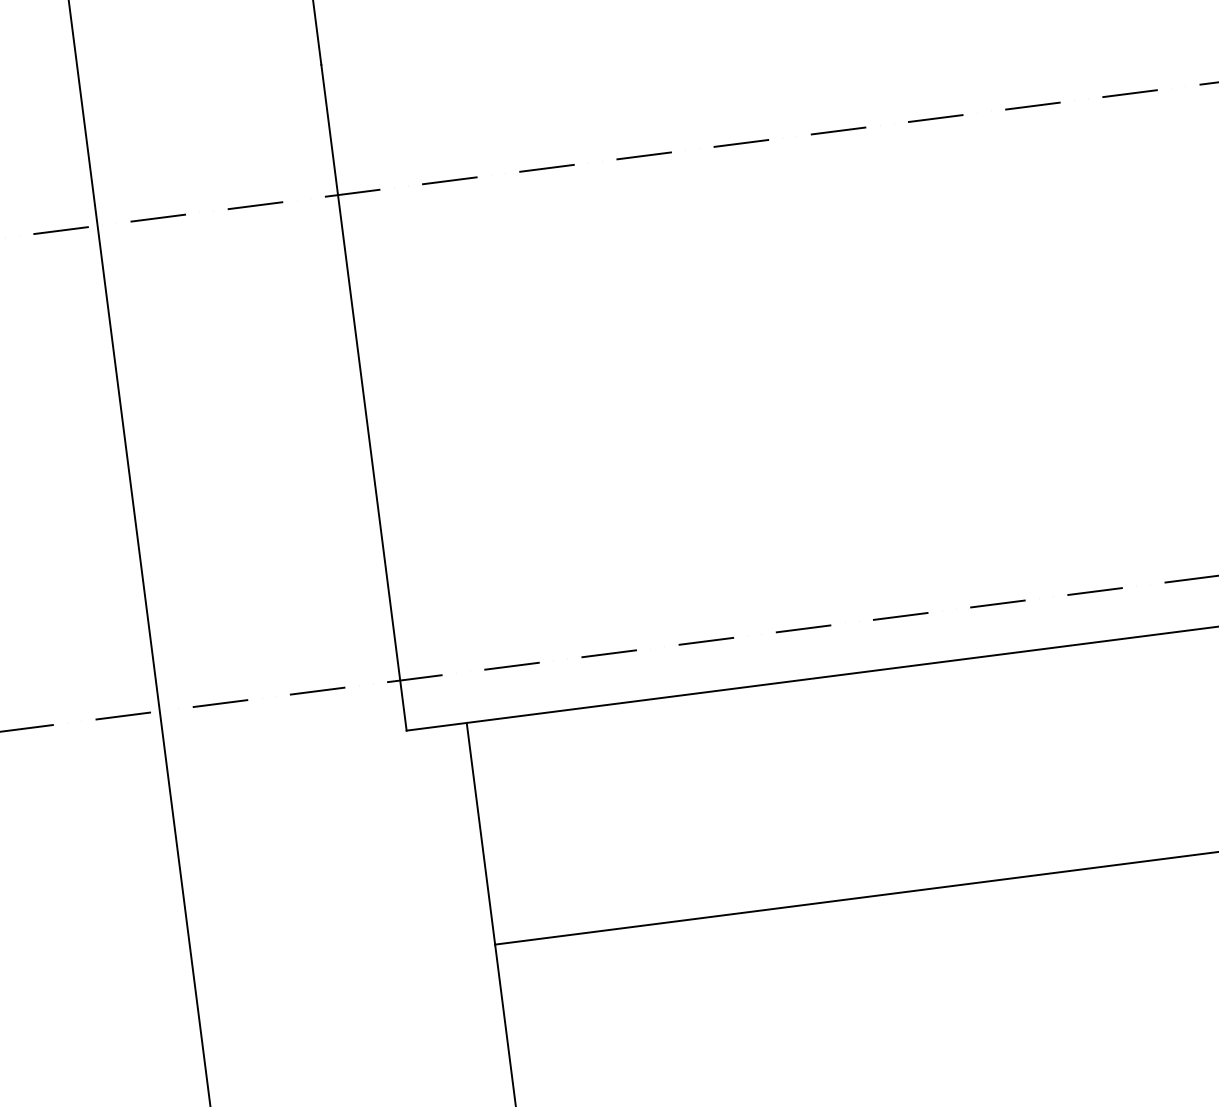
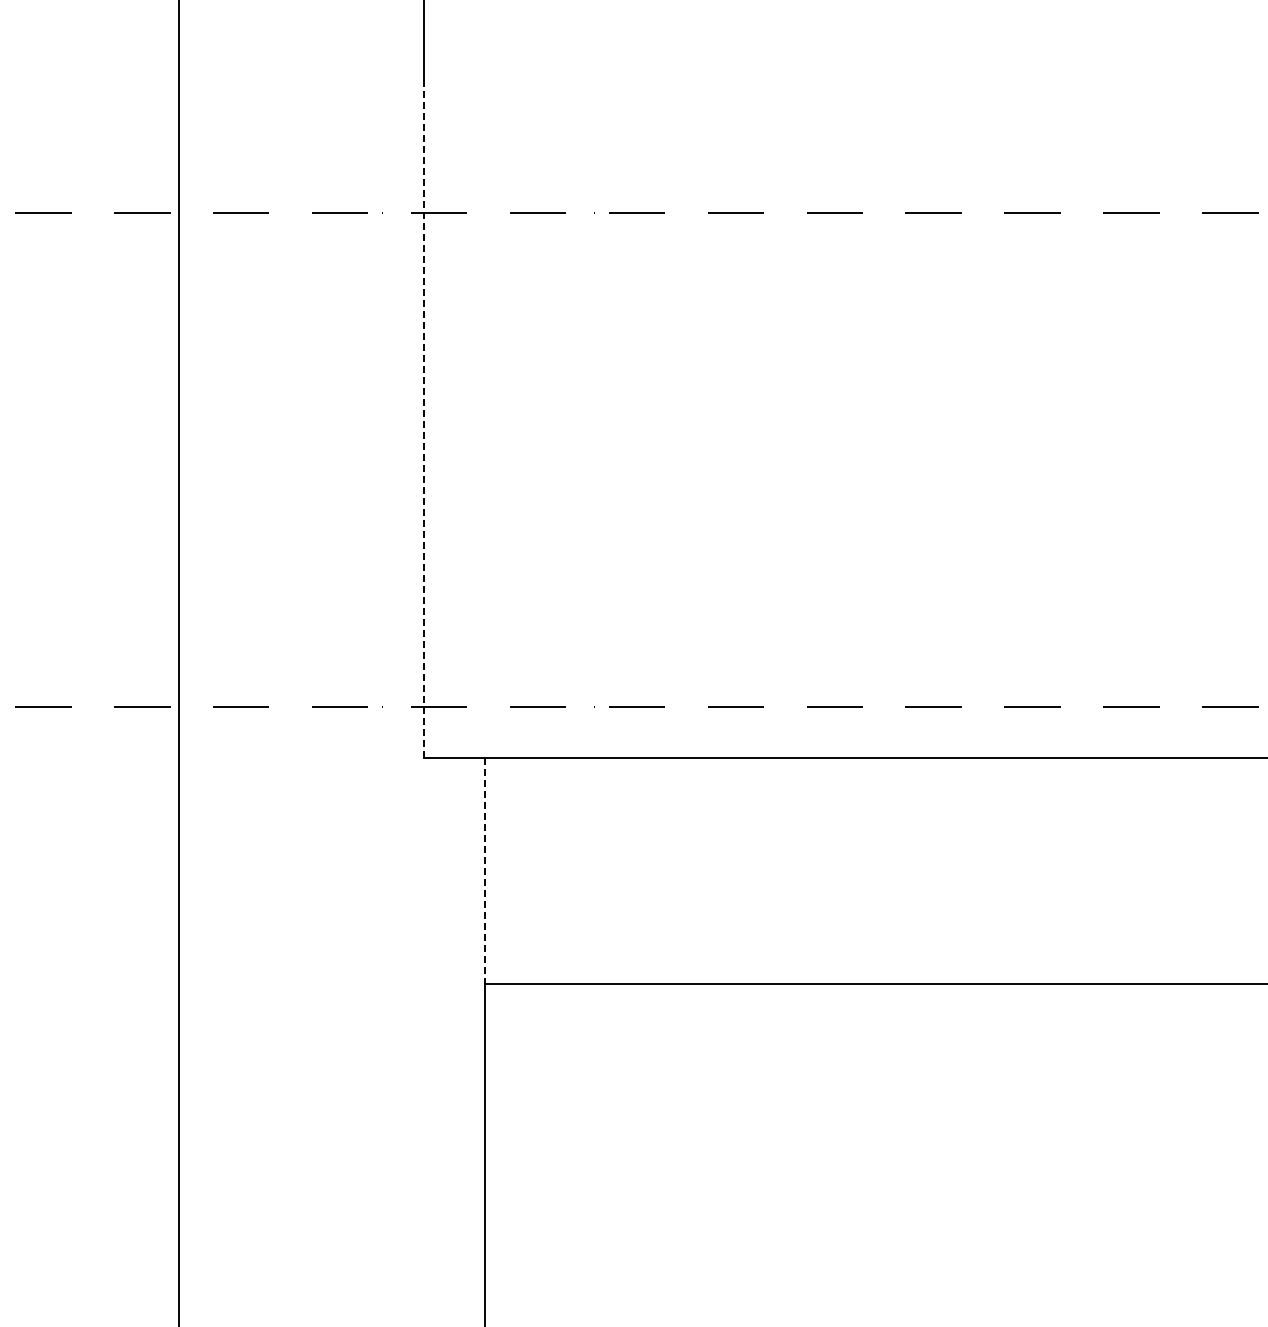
line: (364, 398) -> (424, 419), solid -> dashed
line: (481, 833) -> (485, 870), solid -> dashed

